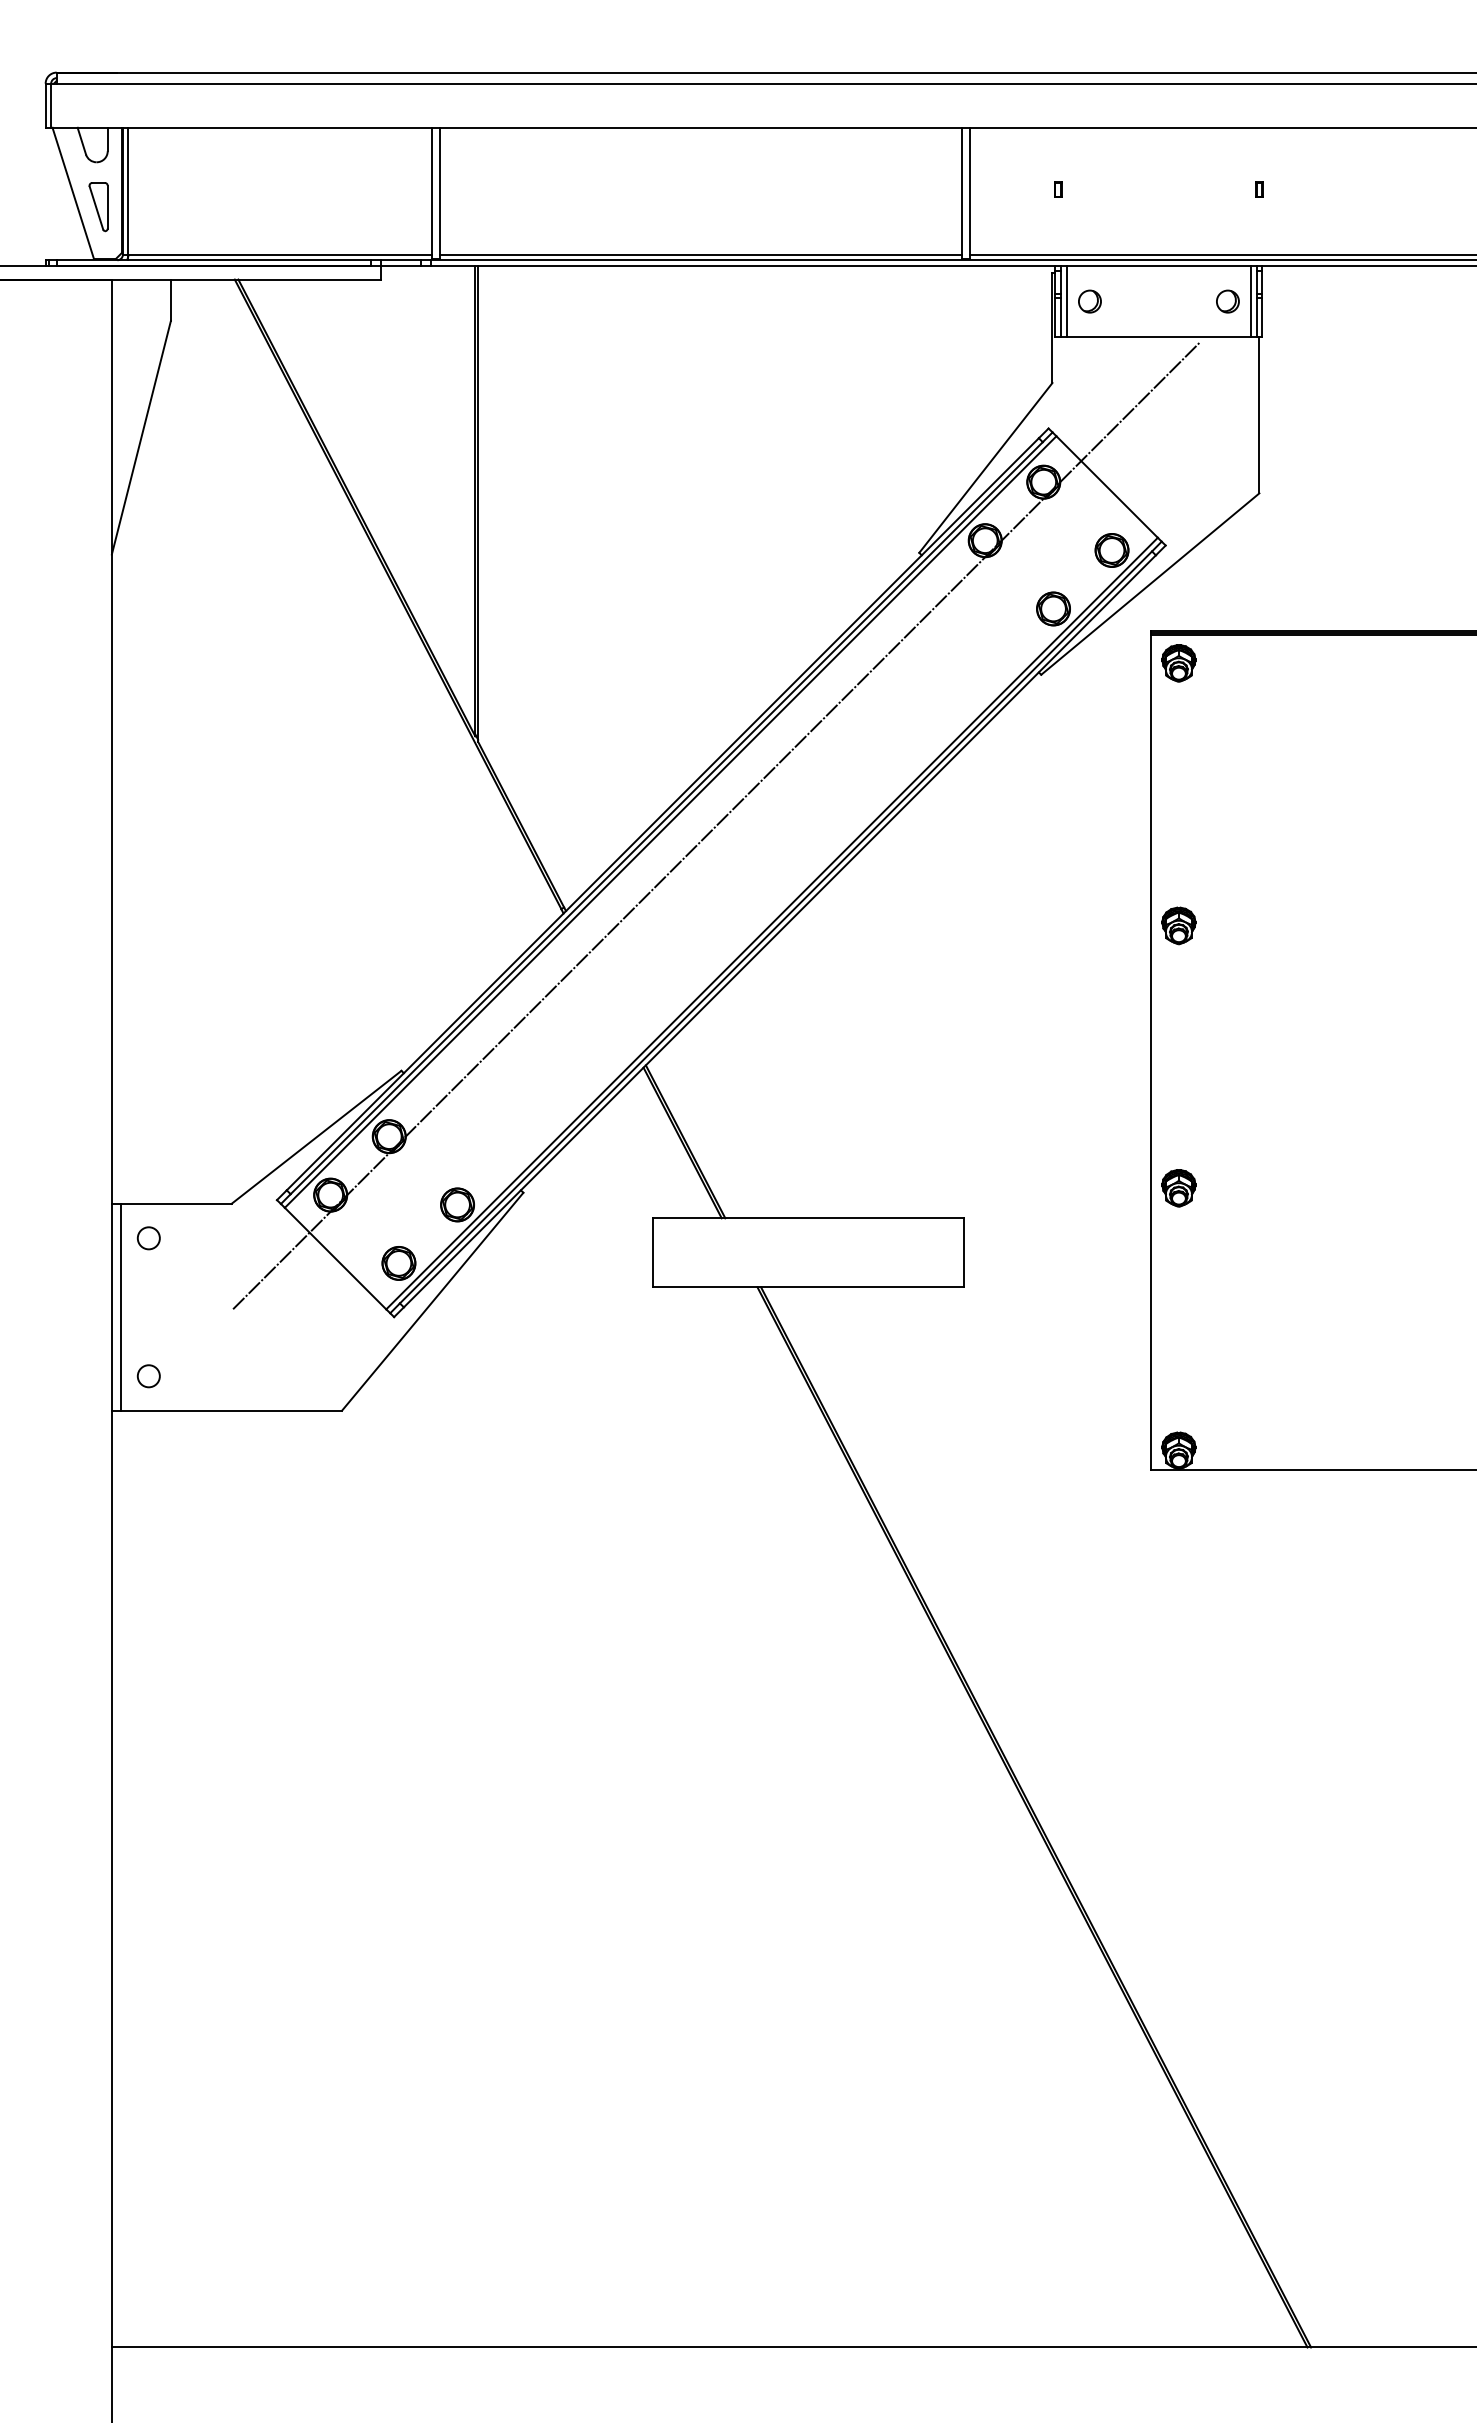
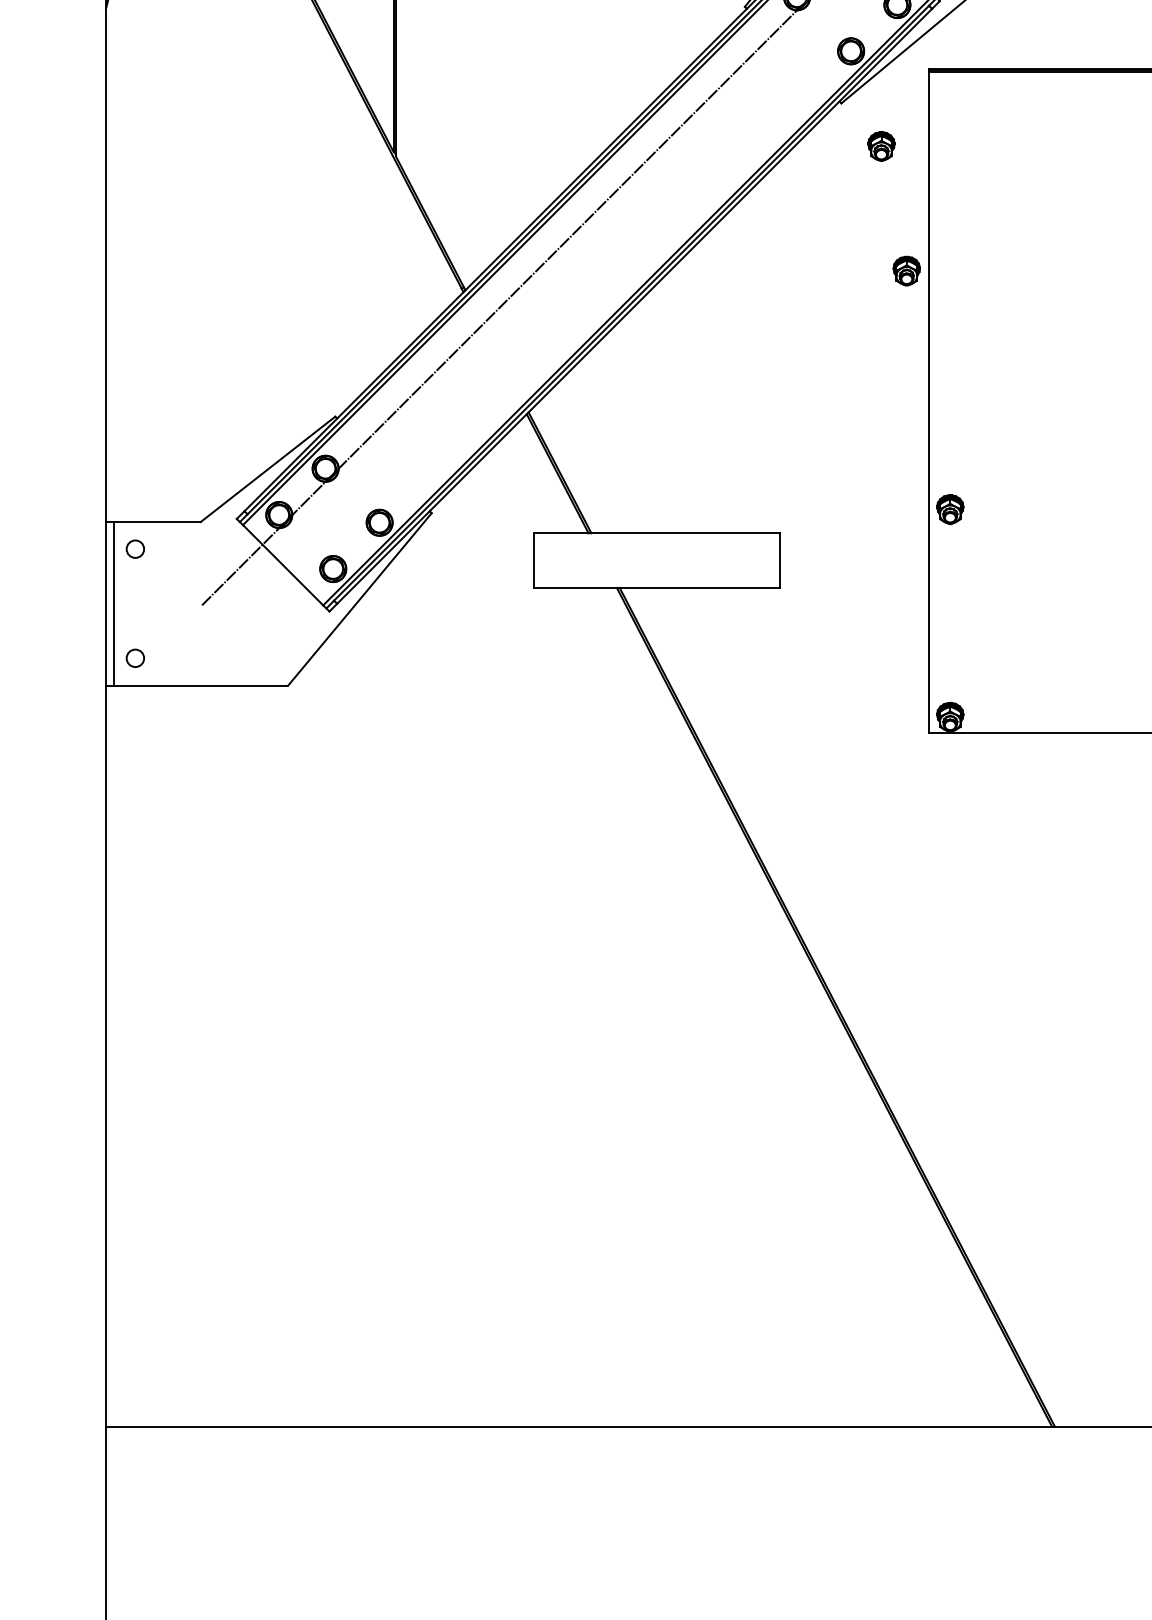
part: (1178, 663) -> (881, 146), moved
part: (1178, 925) -> (906, 270), moved

